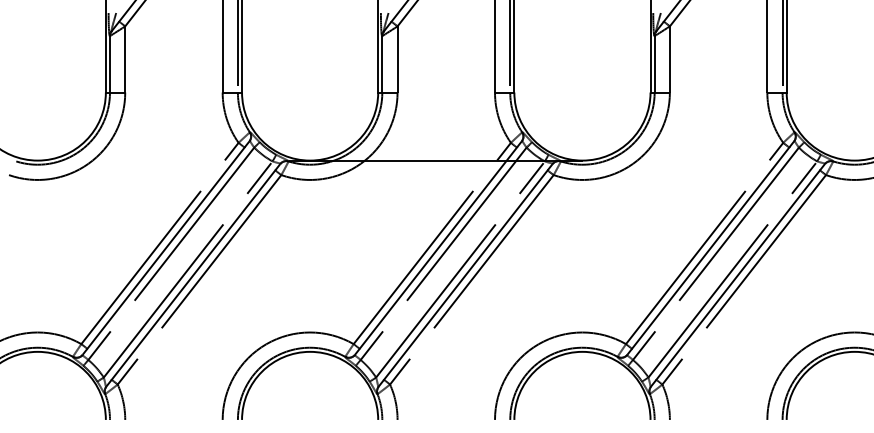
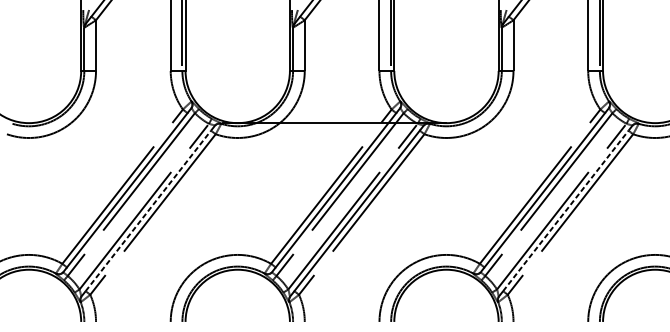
line: (193, 275) -> (148, 211), solid -> dashed
line: (738, 275) -> (566, 211), solid -> dashed

